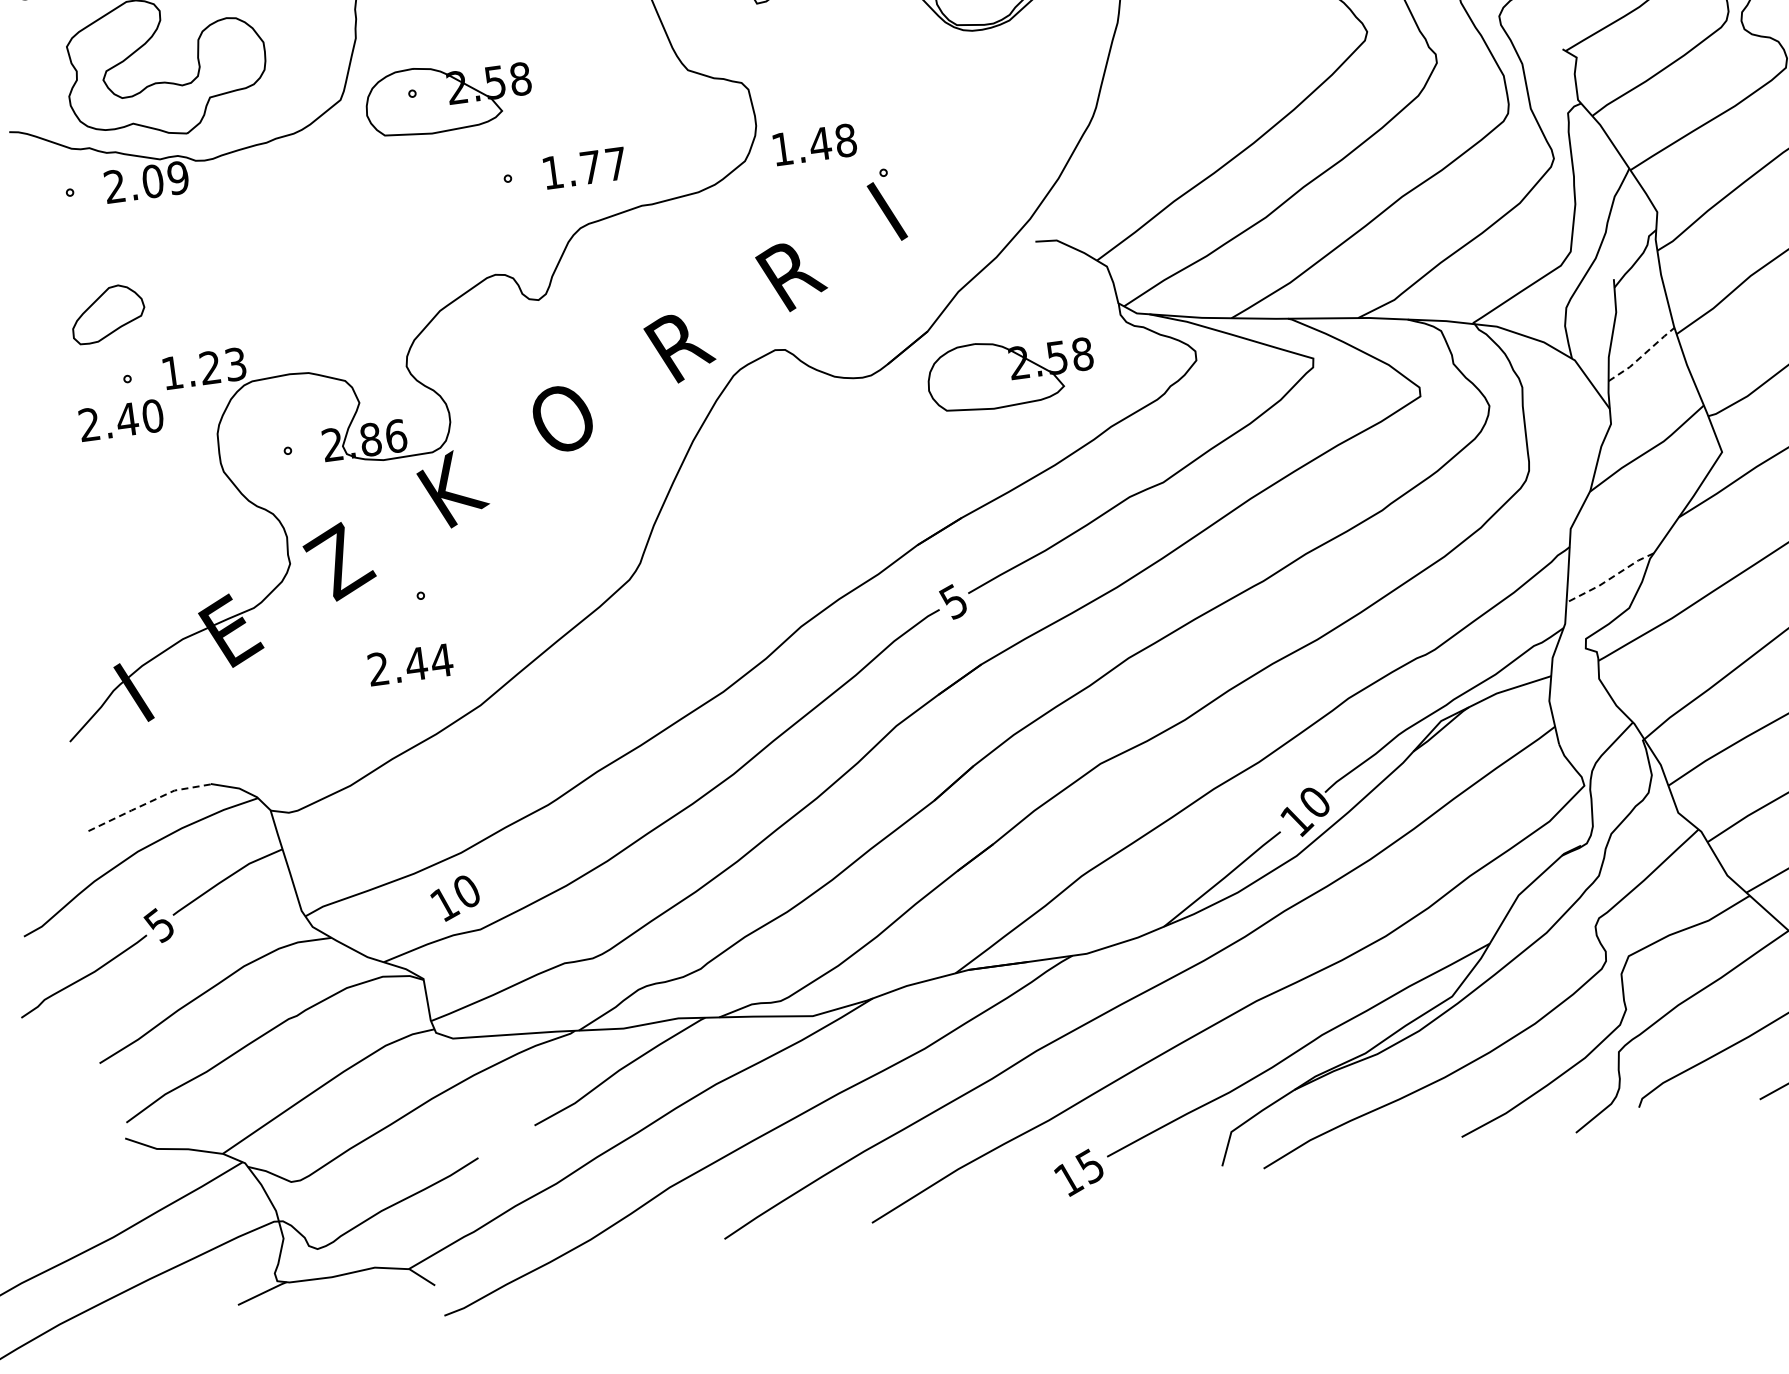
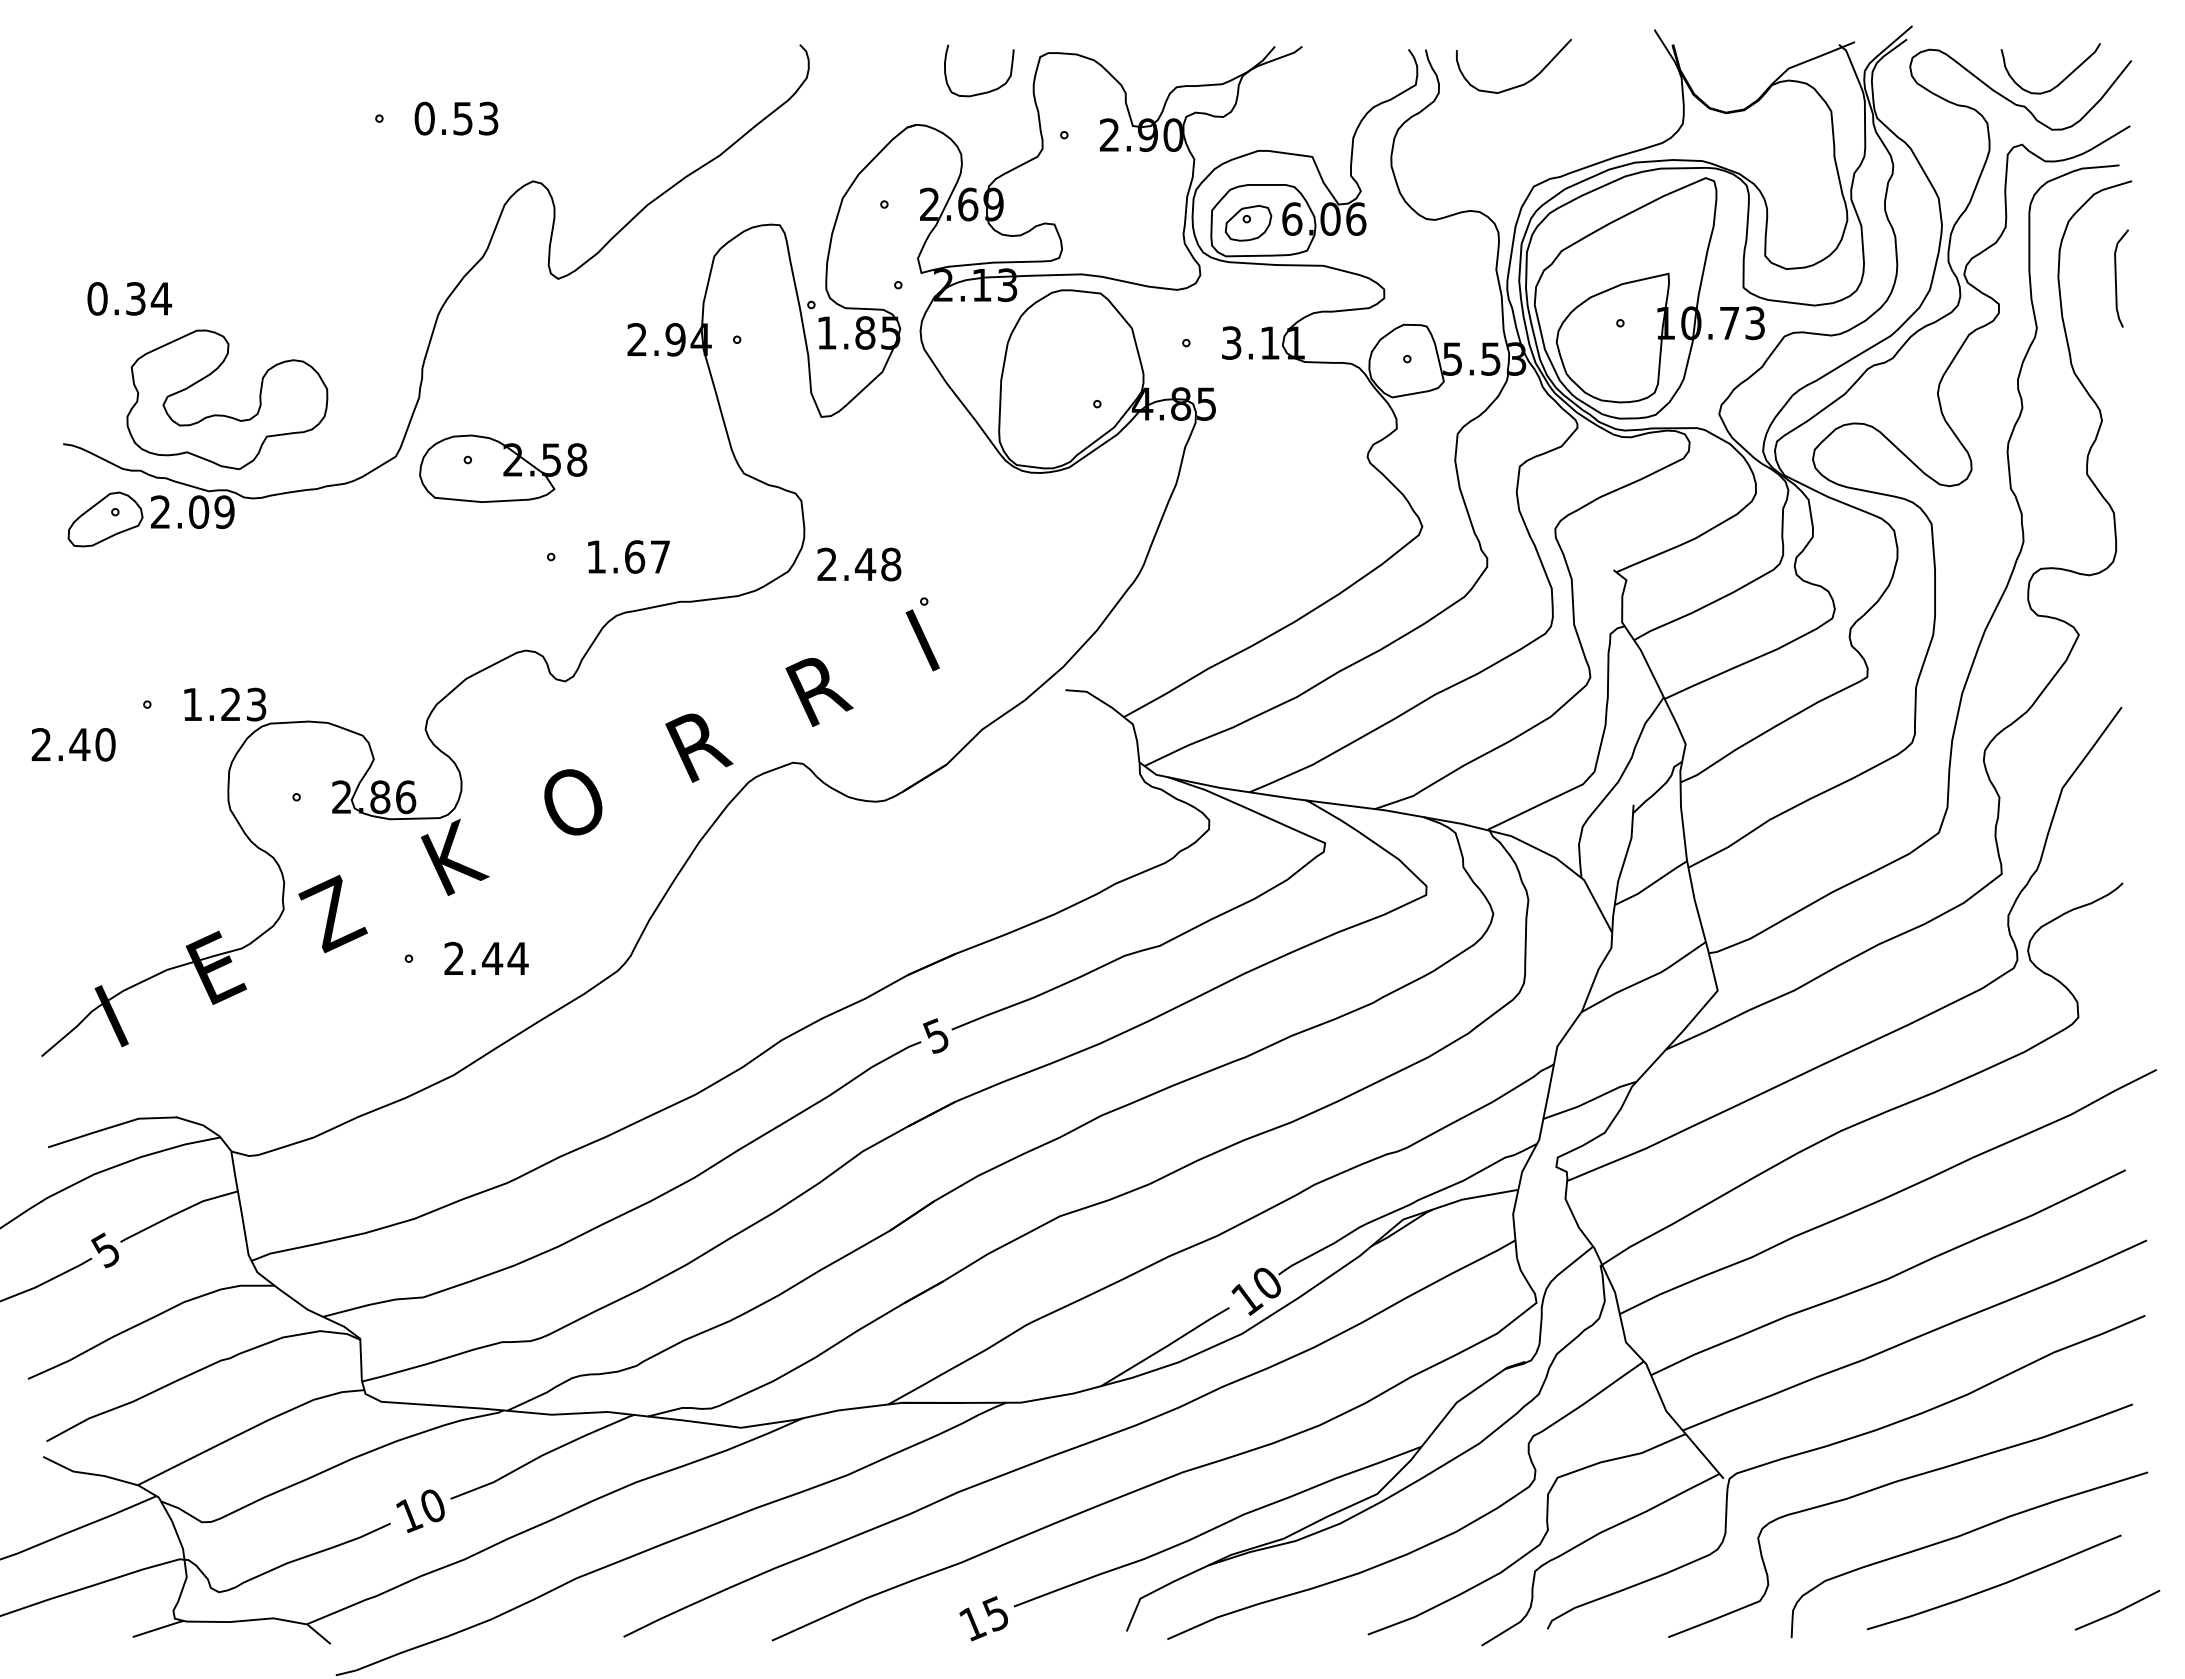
text: (781, 148) -> (826, 563), 1.48 -> 2.48
text: (591, 166) -> (635, 556), 1.77 -> 1.67
part: (107, 313) -> (105, 519), moved
line: (1643, 355) -> (1652, 884), dashed -> solid
part: (1010, 372) -> (1023, 816), removed
text: (121, 420) -> (73, 744), moved
line: (1610, 578) -> (1590, 1100), dashed -> solid
text: (410, 664) -> (486, 958), moved
line: (149, 801) -> (112, 1126), dashed -> solid
text: (455, 898) -> (420, 1511), moved

